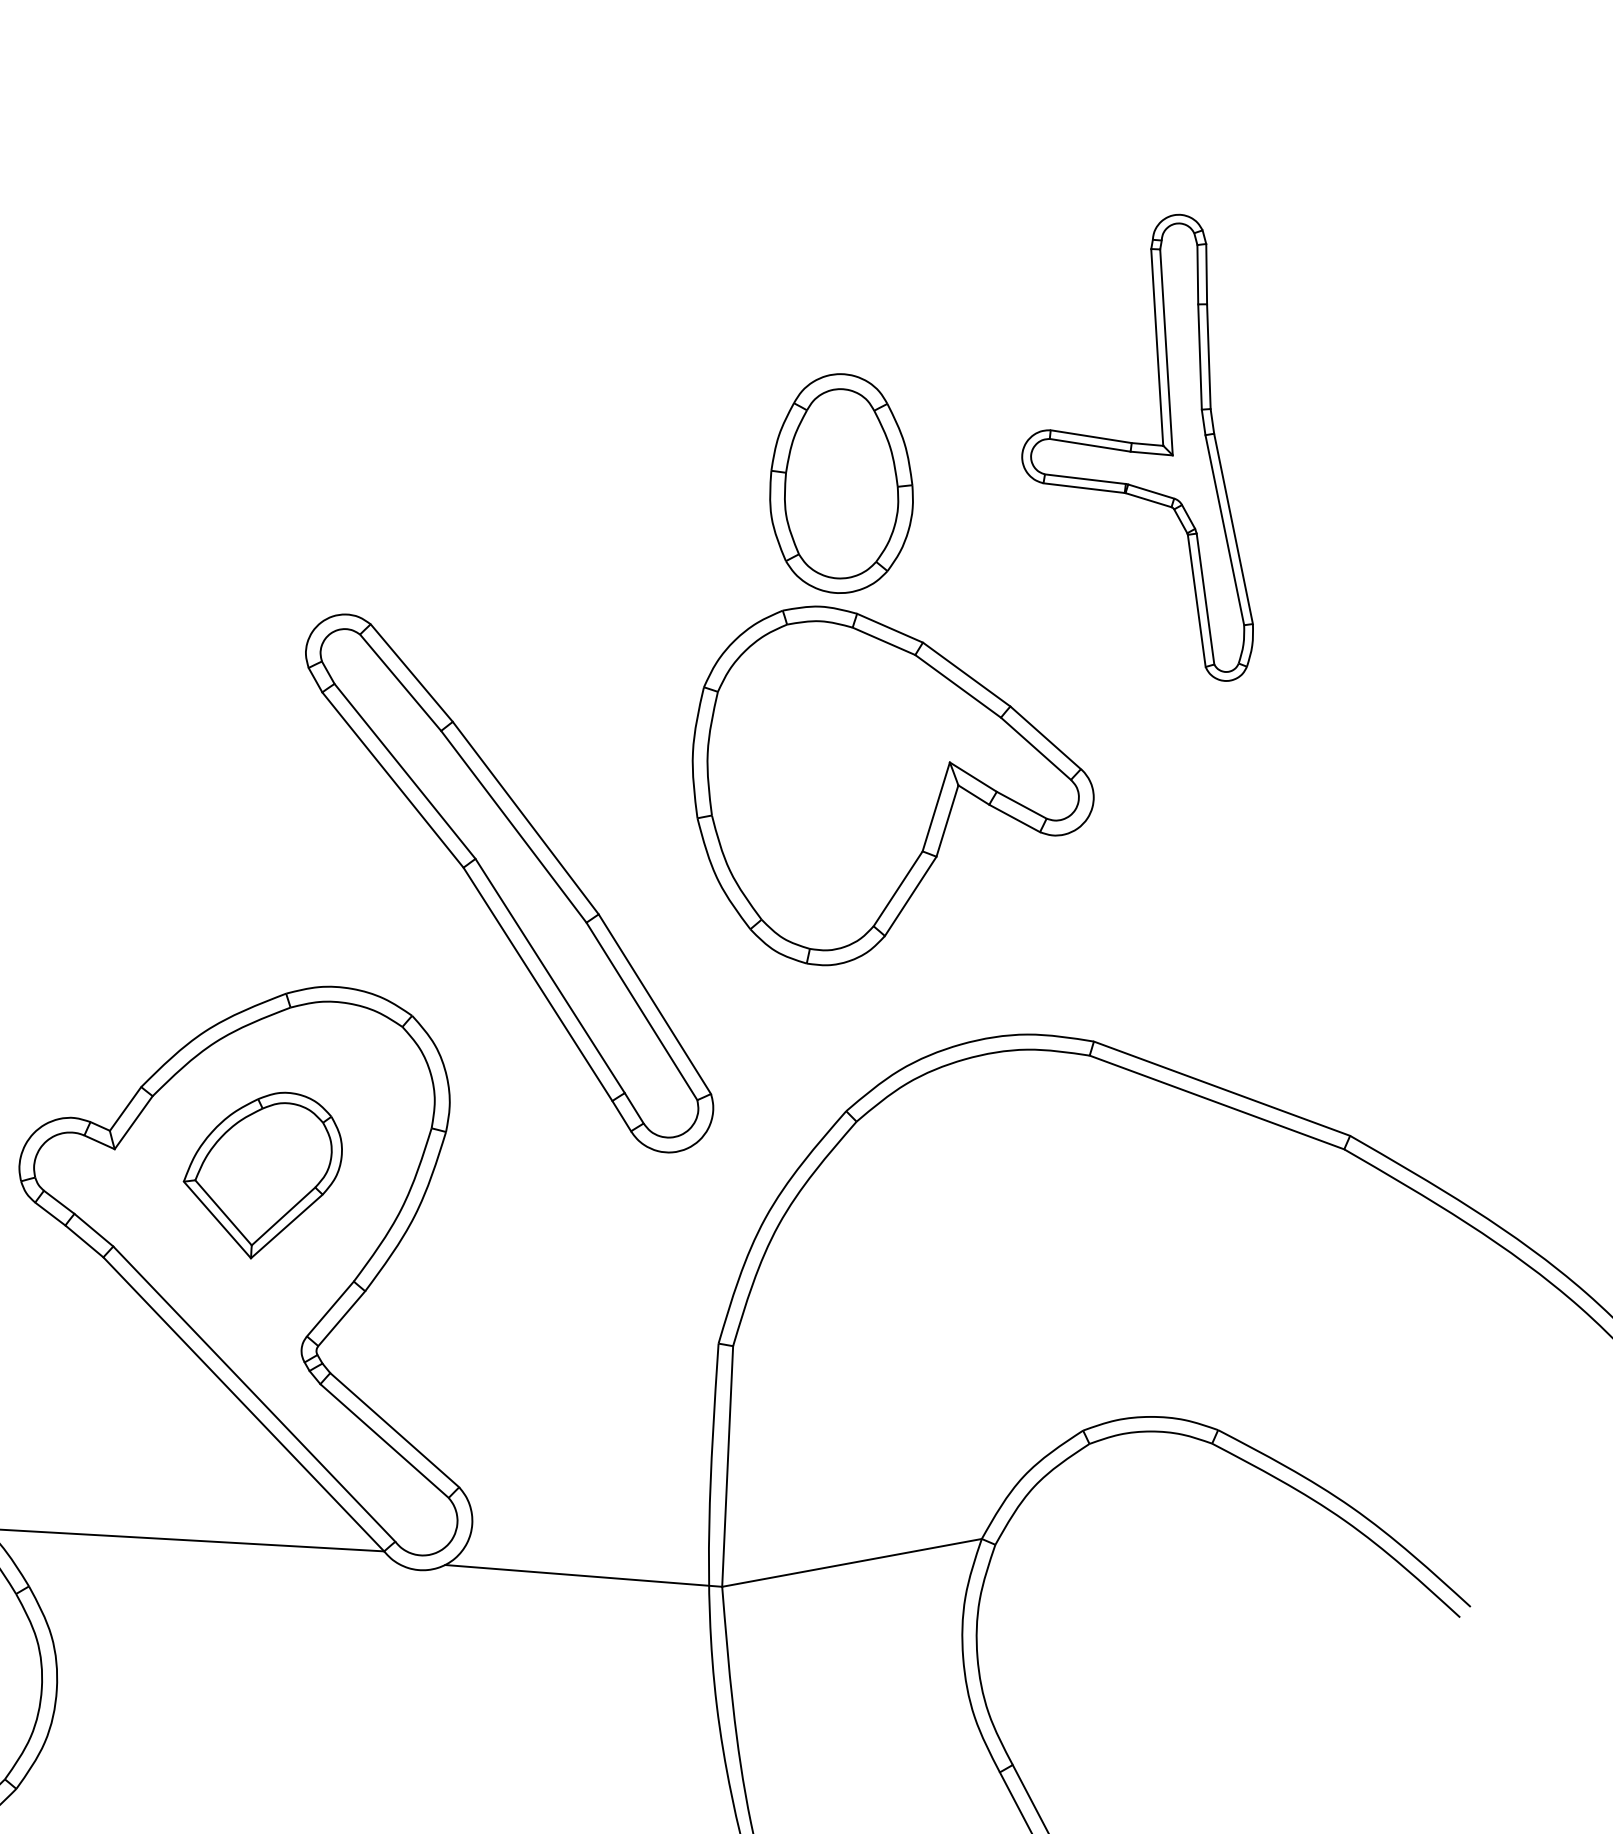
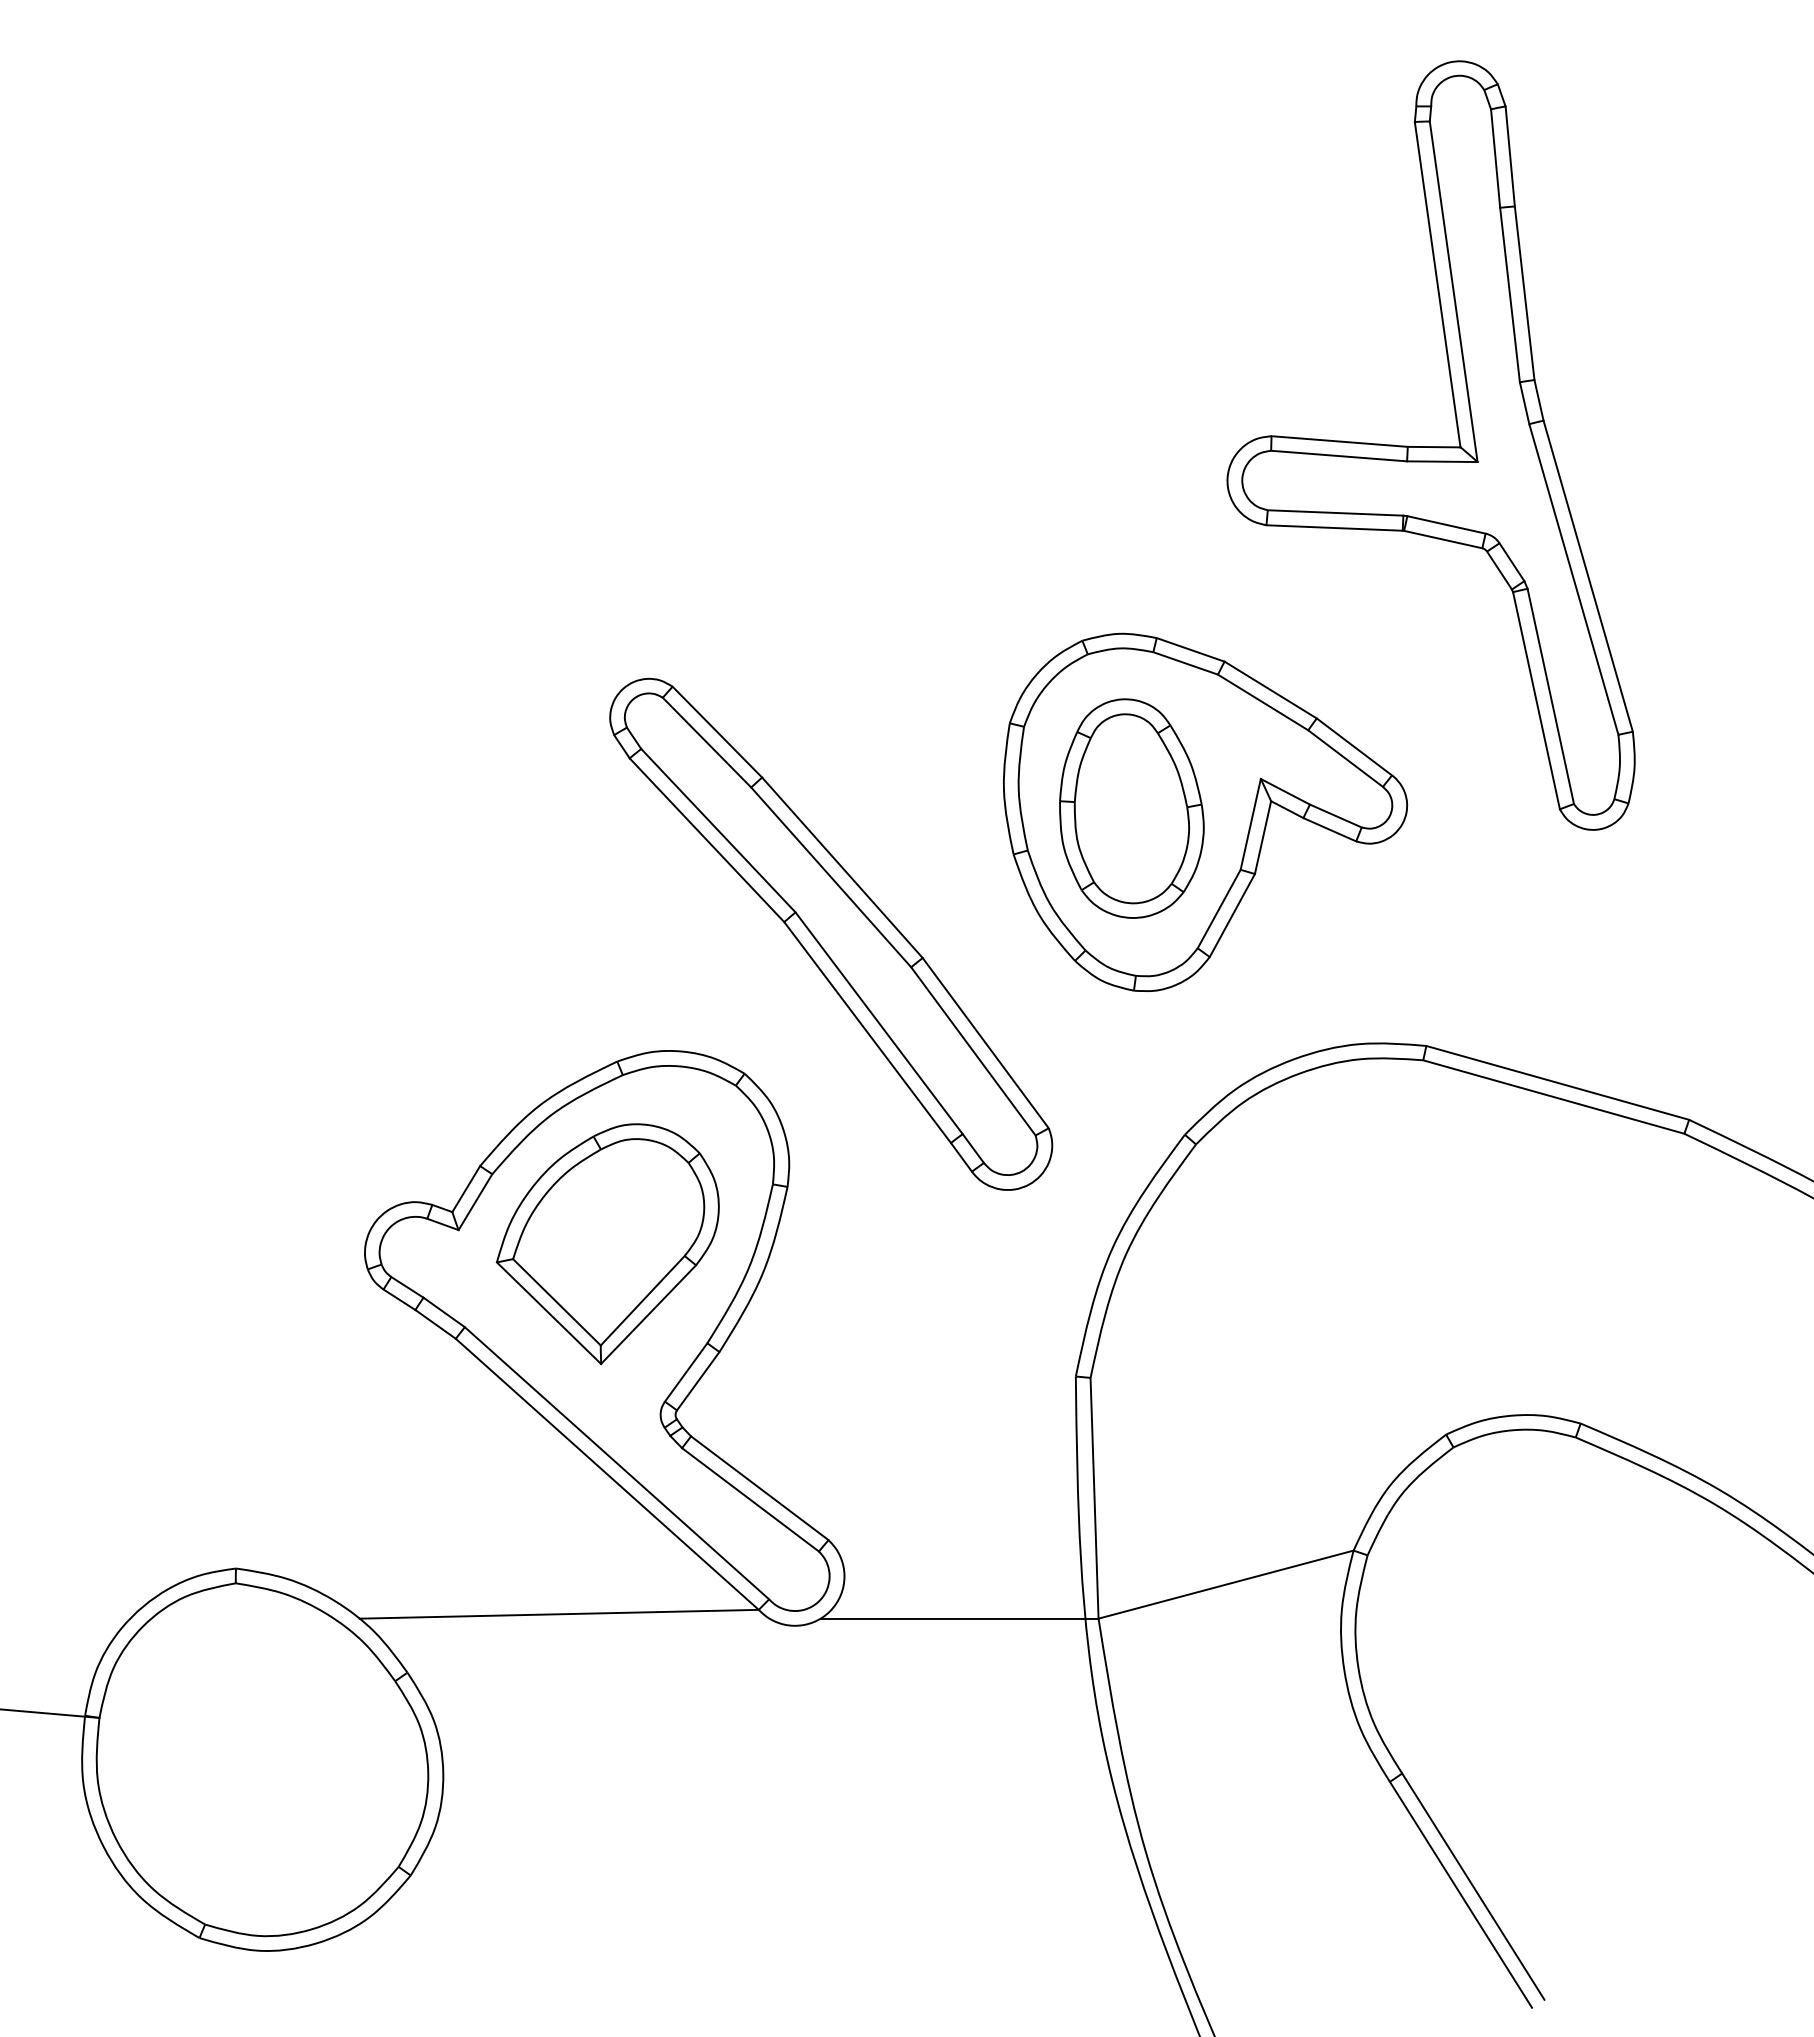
part: (1145, 443) -> (1430, 445), size x1.67
part: (842, 483) -> (1131, 808), moved
part: (262, 1175) -> (607, 1244), size x1.43

